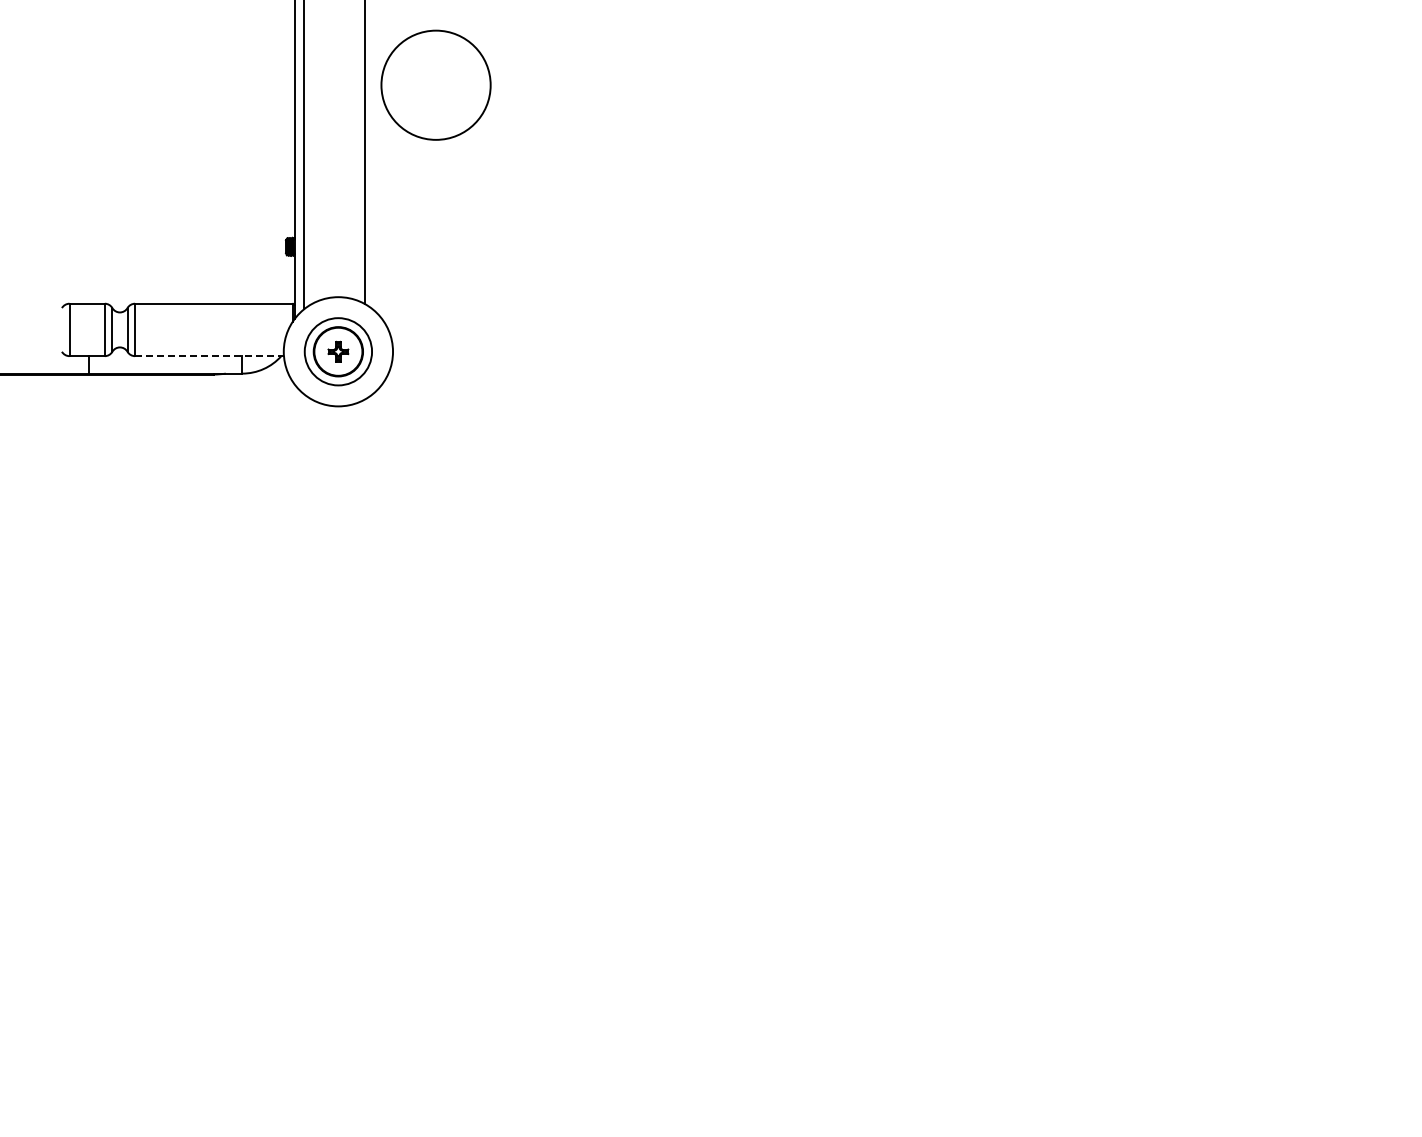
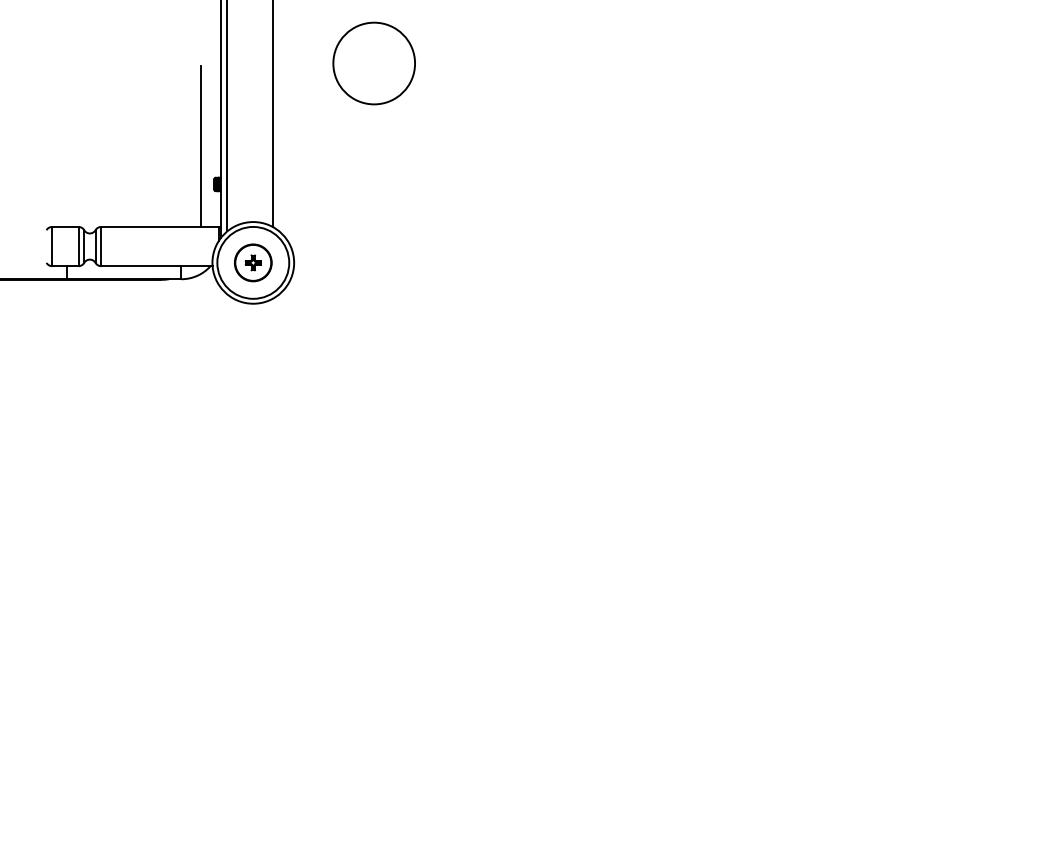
circle: (435, 84) -> (373, 62), moved
line: (268, 195) -> (201, 145), added
circle: (338, 351) -> (253, 262), size x1.43
line: (210, 356) -> (157, 266), dashed -> solid

